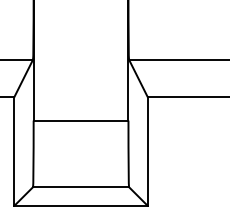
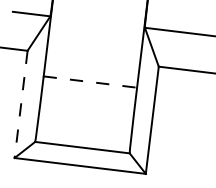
line: (81, 120) -> (90, 82), solid -> dashed
line: (14, 151) -> (21, 104), solid -> dashed

